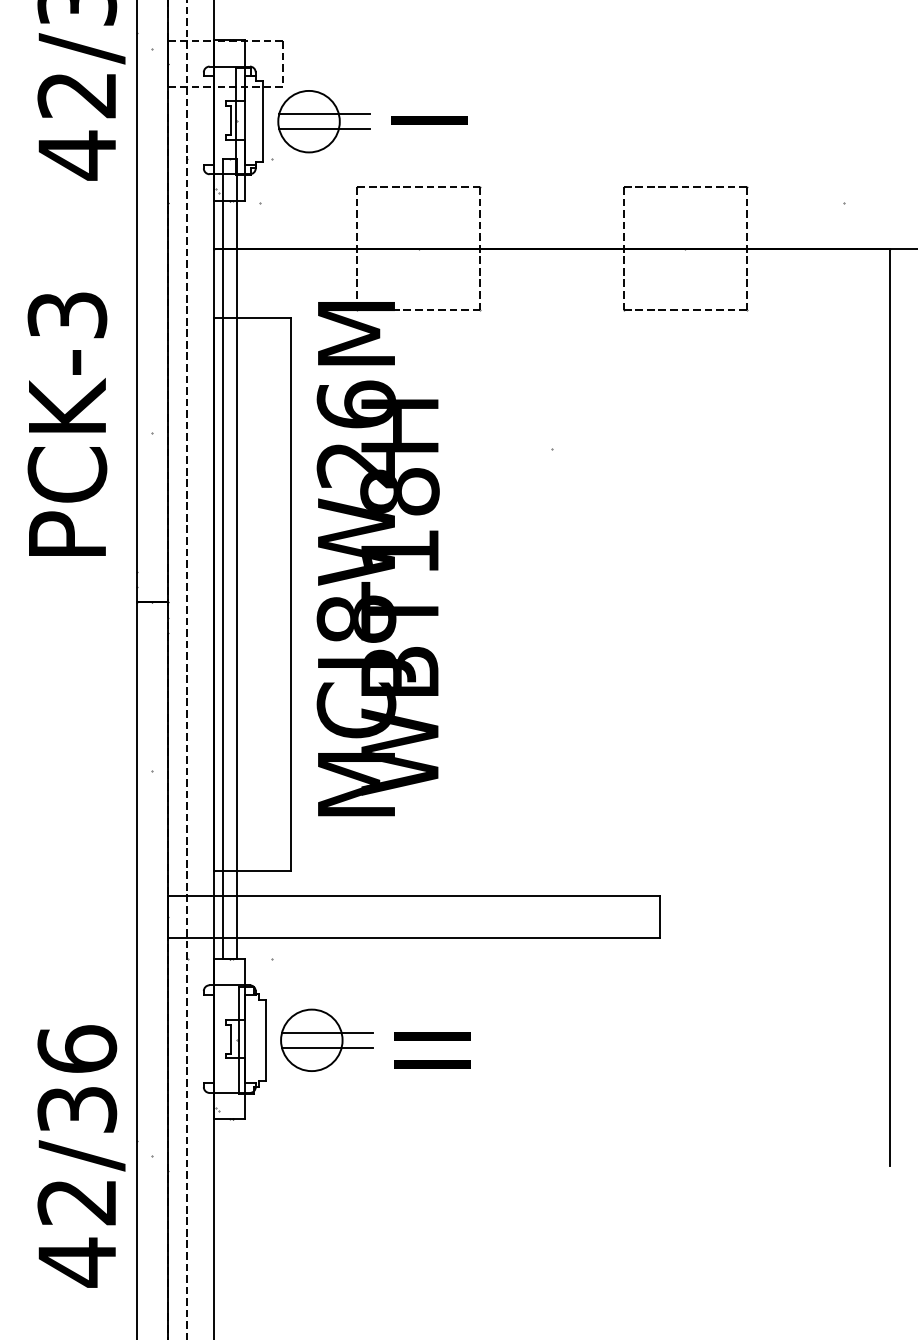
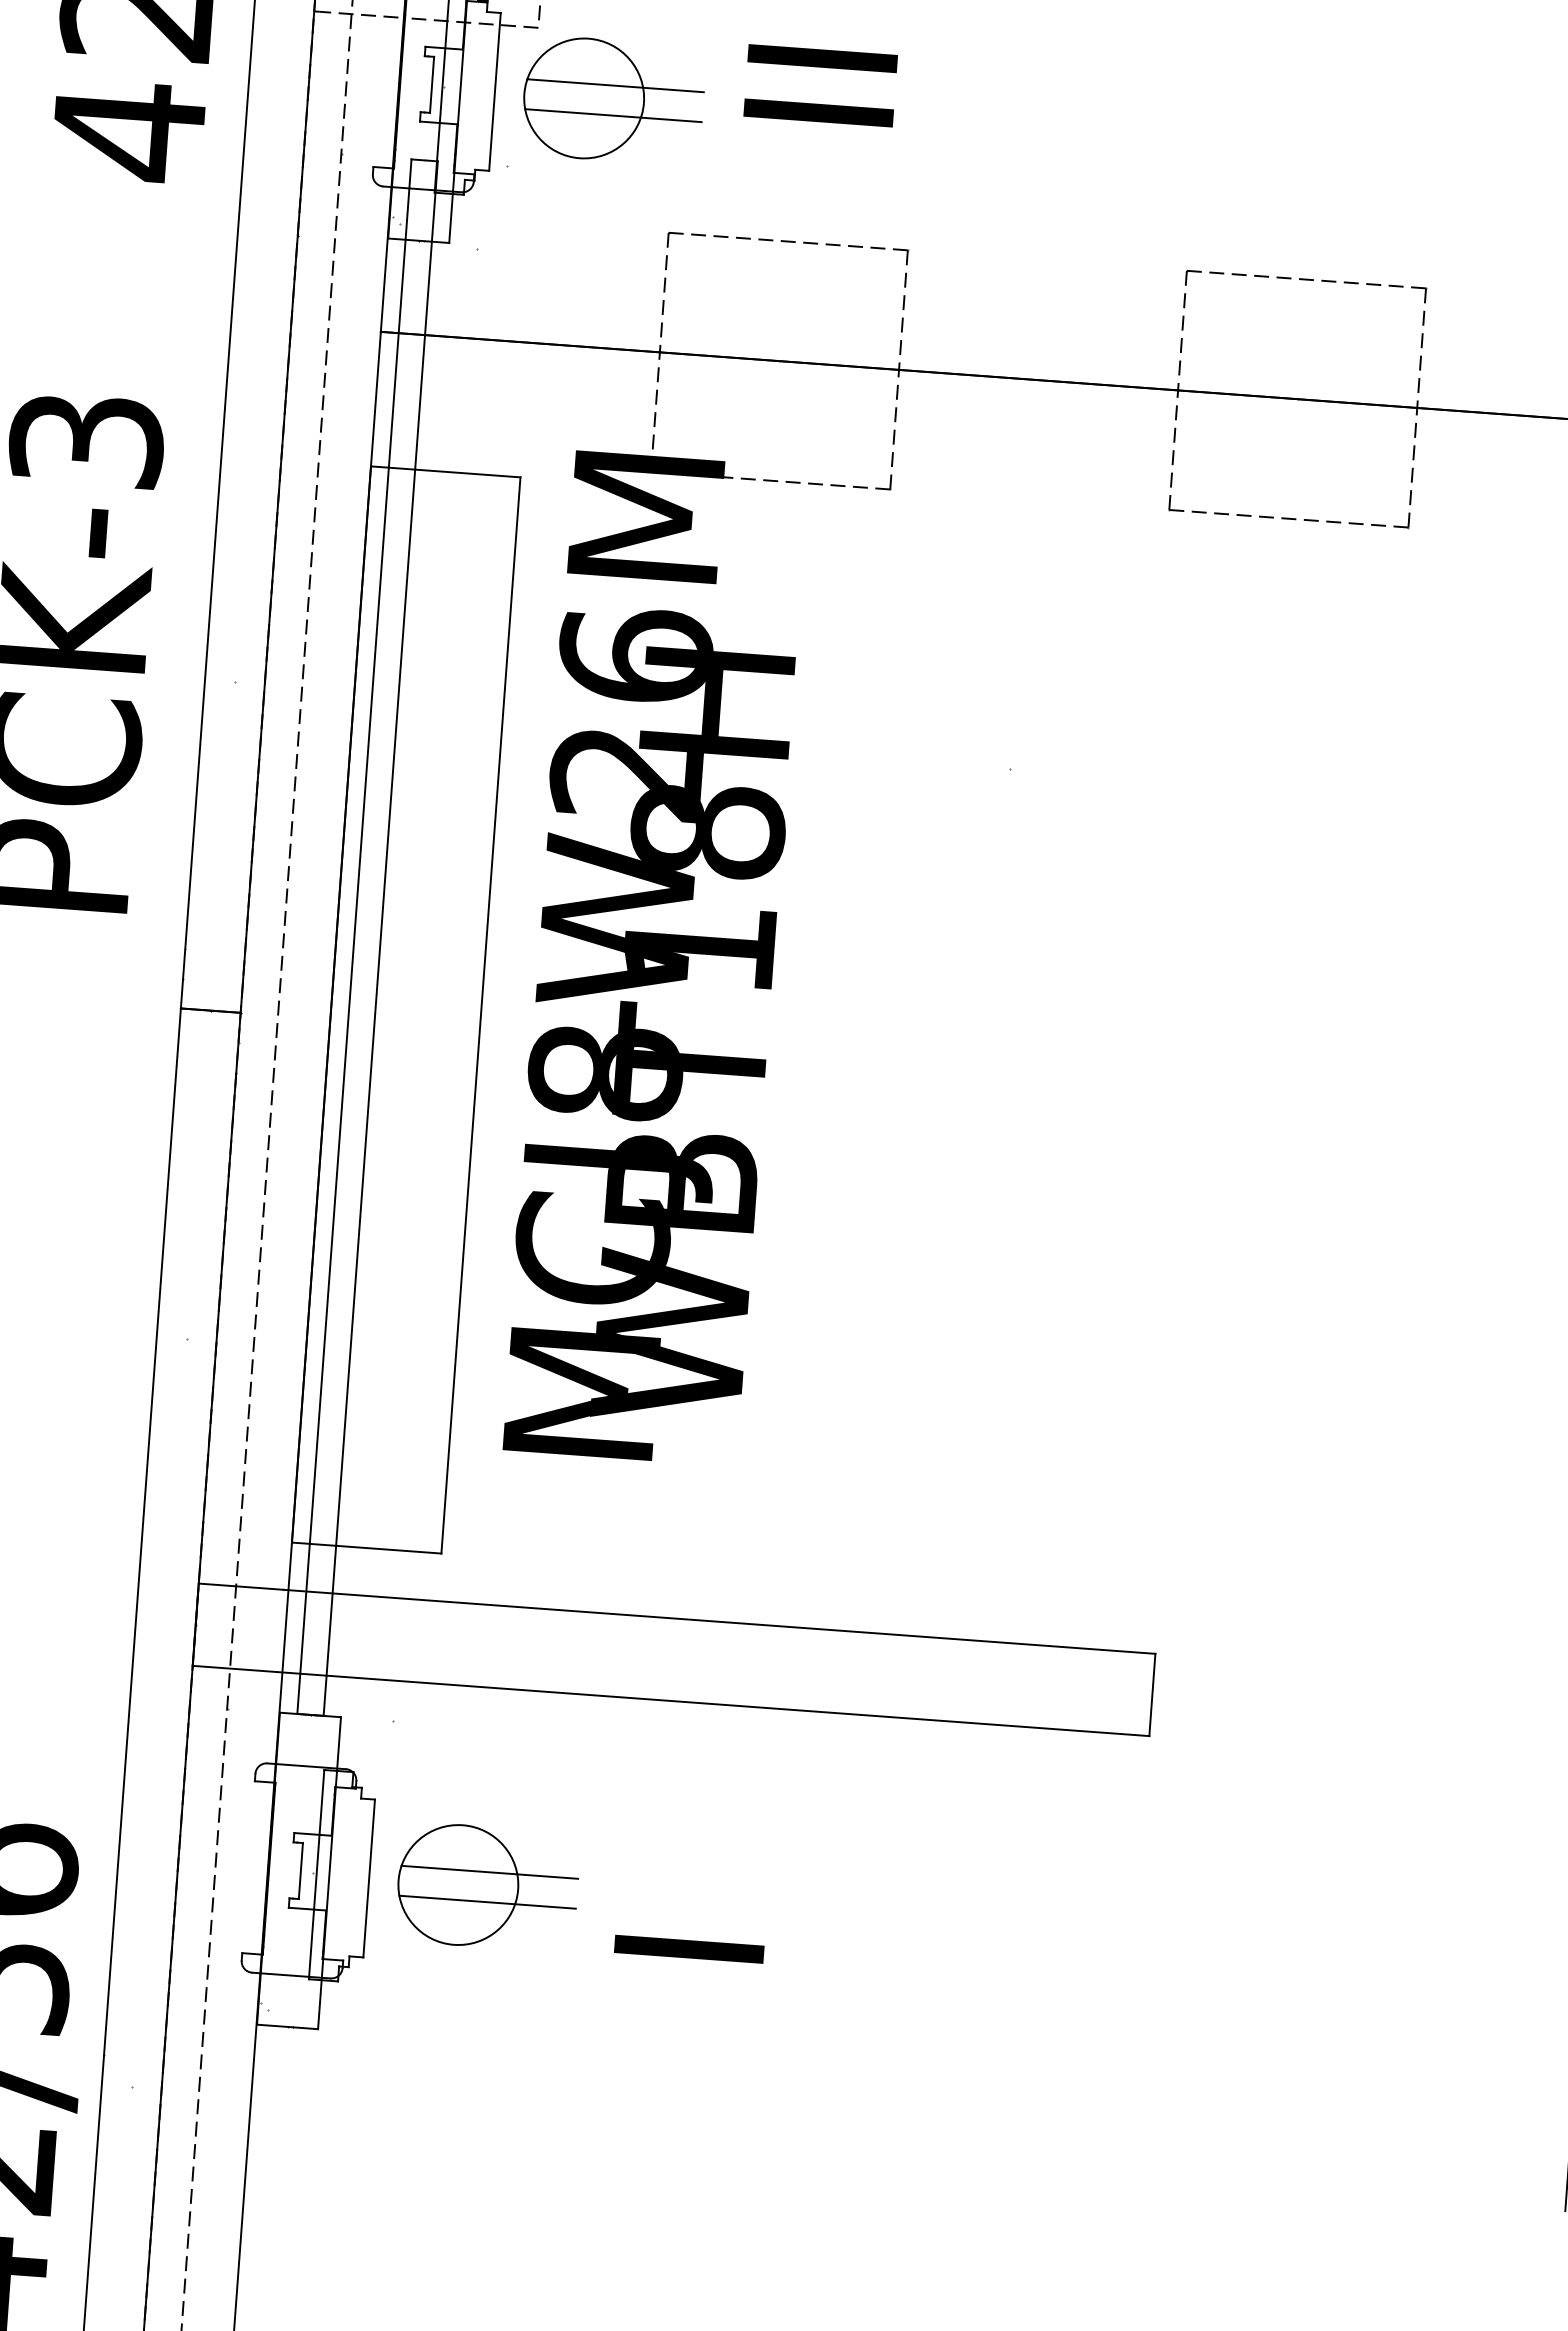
text: (429, 92) -> (822, 58), I -> II
text: (432, 1036) -> (693, 1894), II -> I

